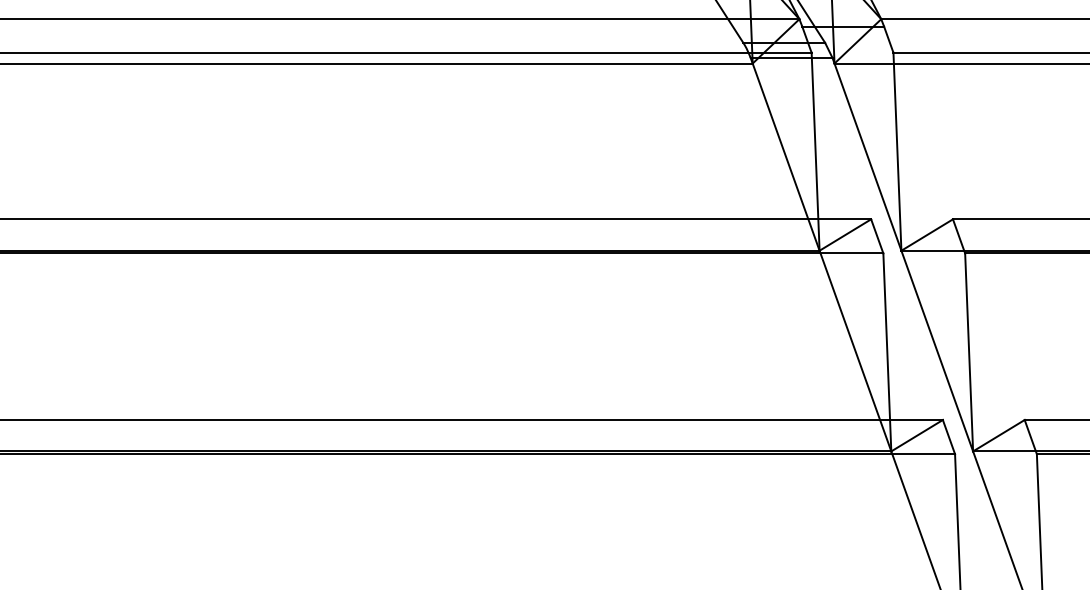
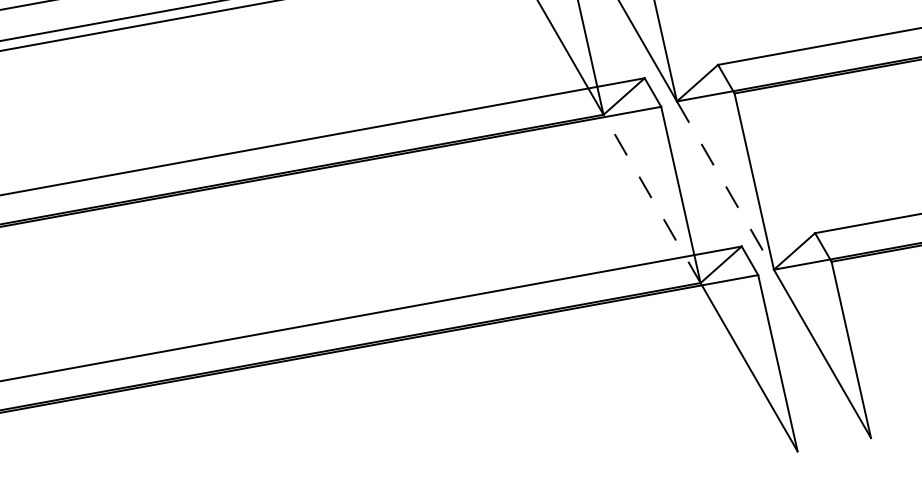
line: (855, 351) -> (652, 199), solid -> dashed
line: (937, 351) -> (725, 185), solid -> dashed

